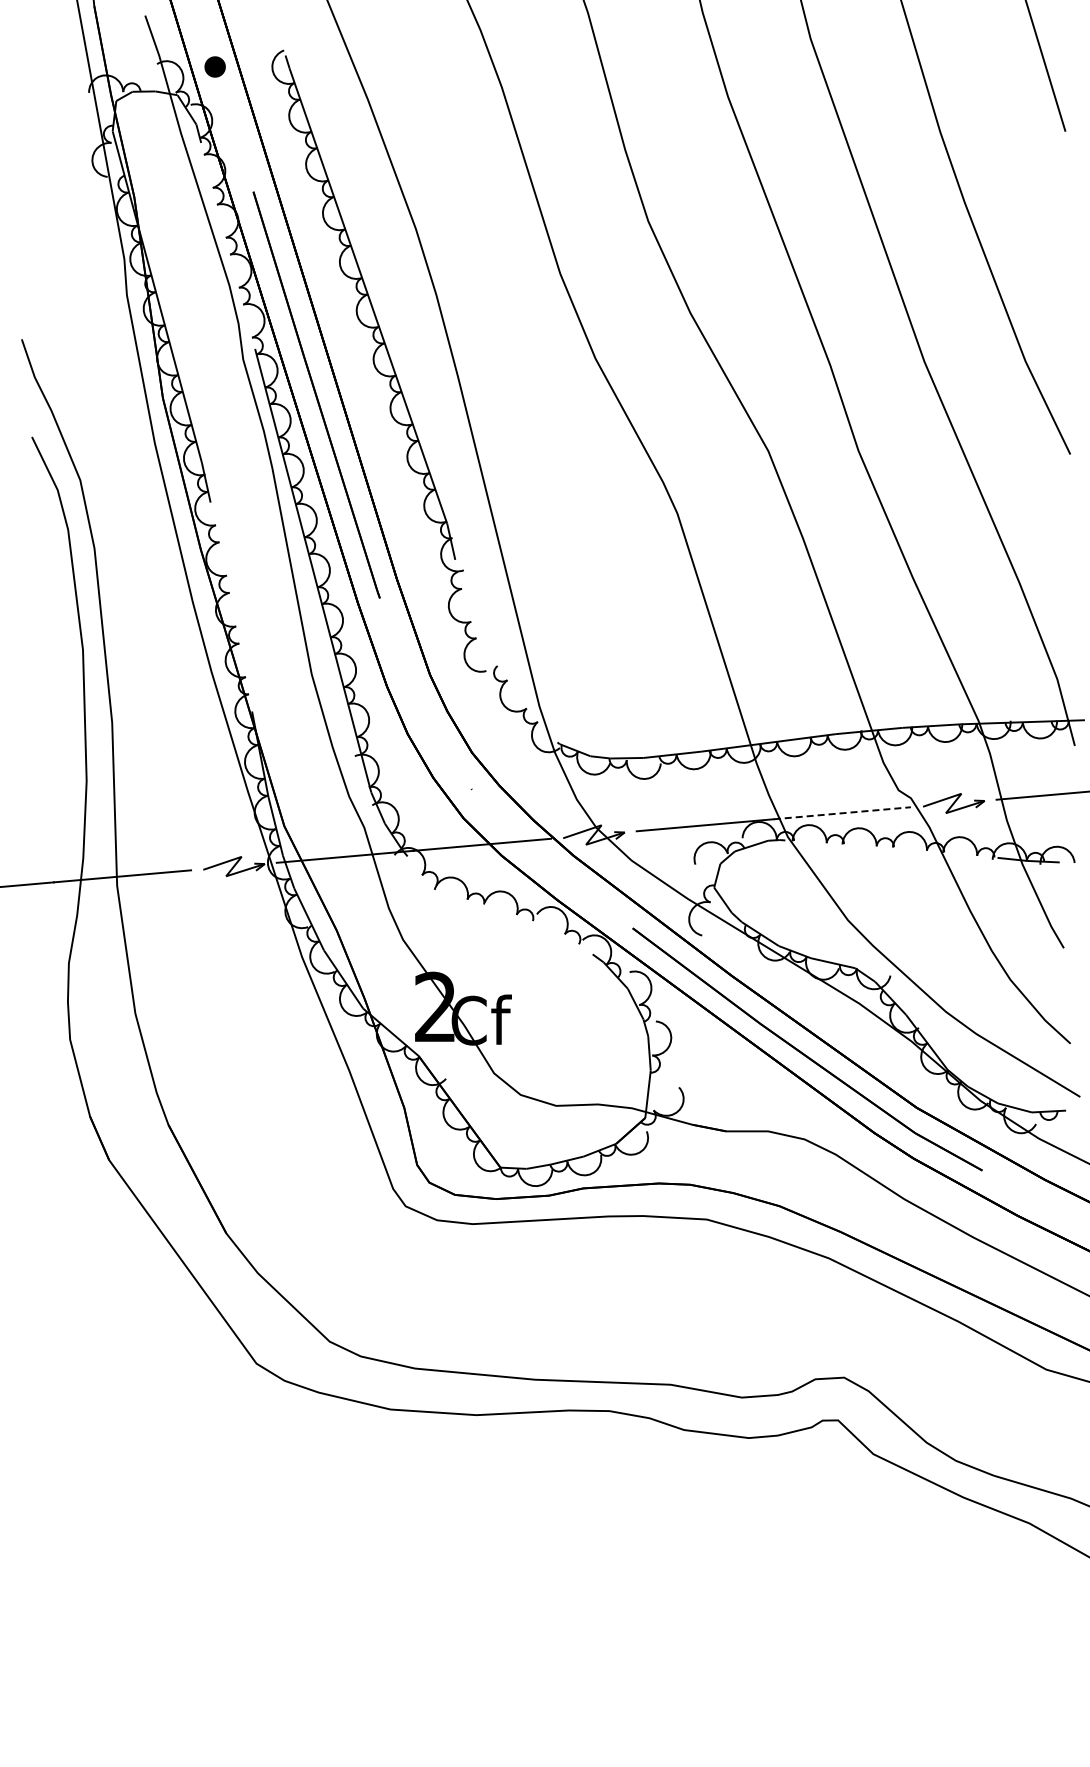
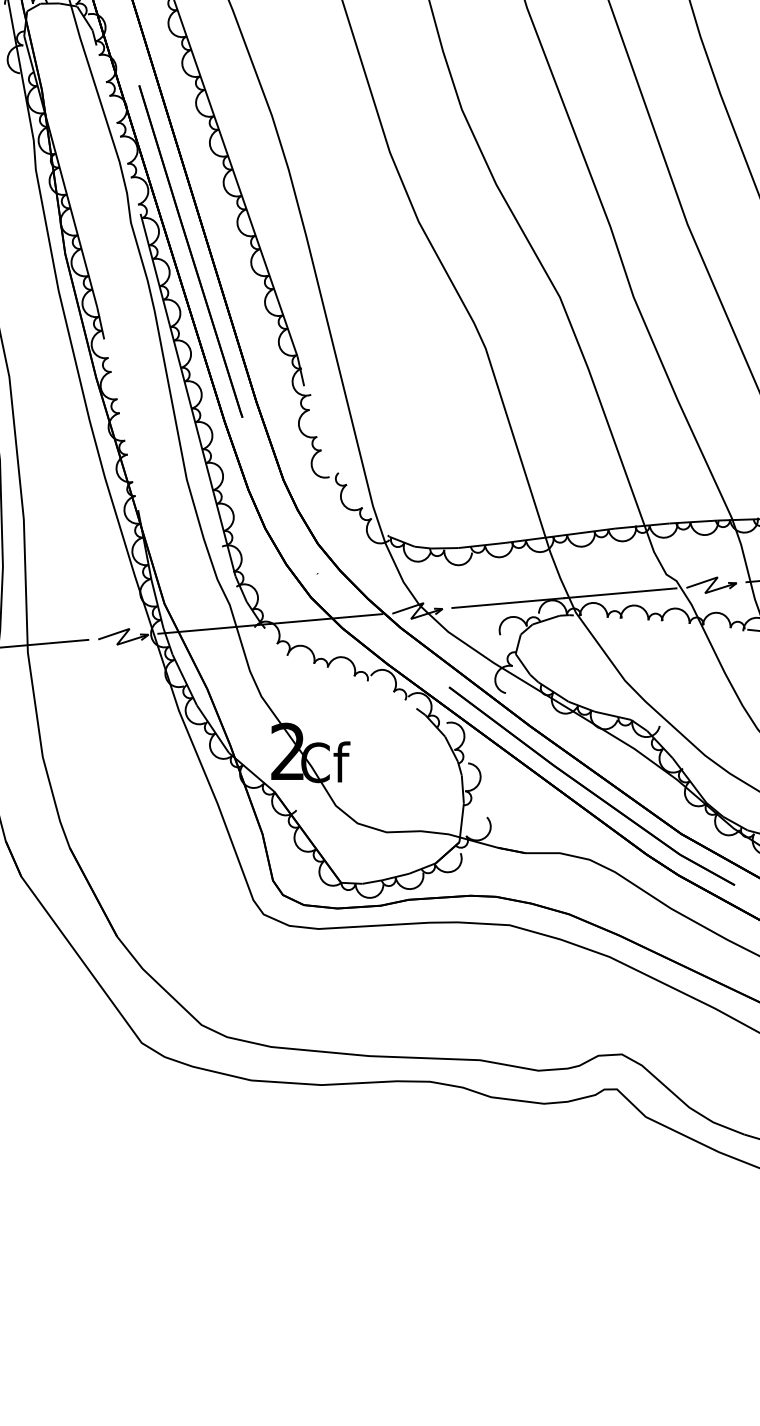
line: (842, 813) -> (620, 593), dashed -> solid

